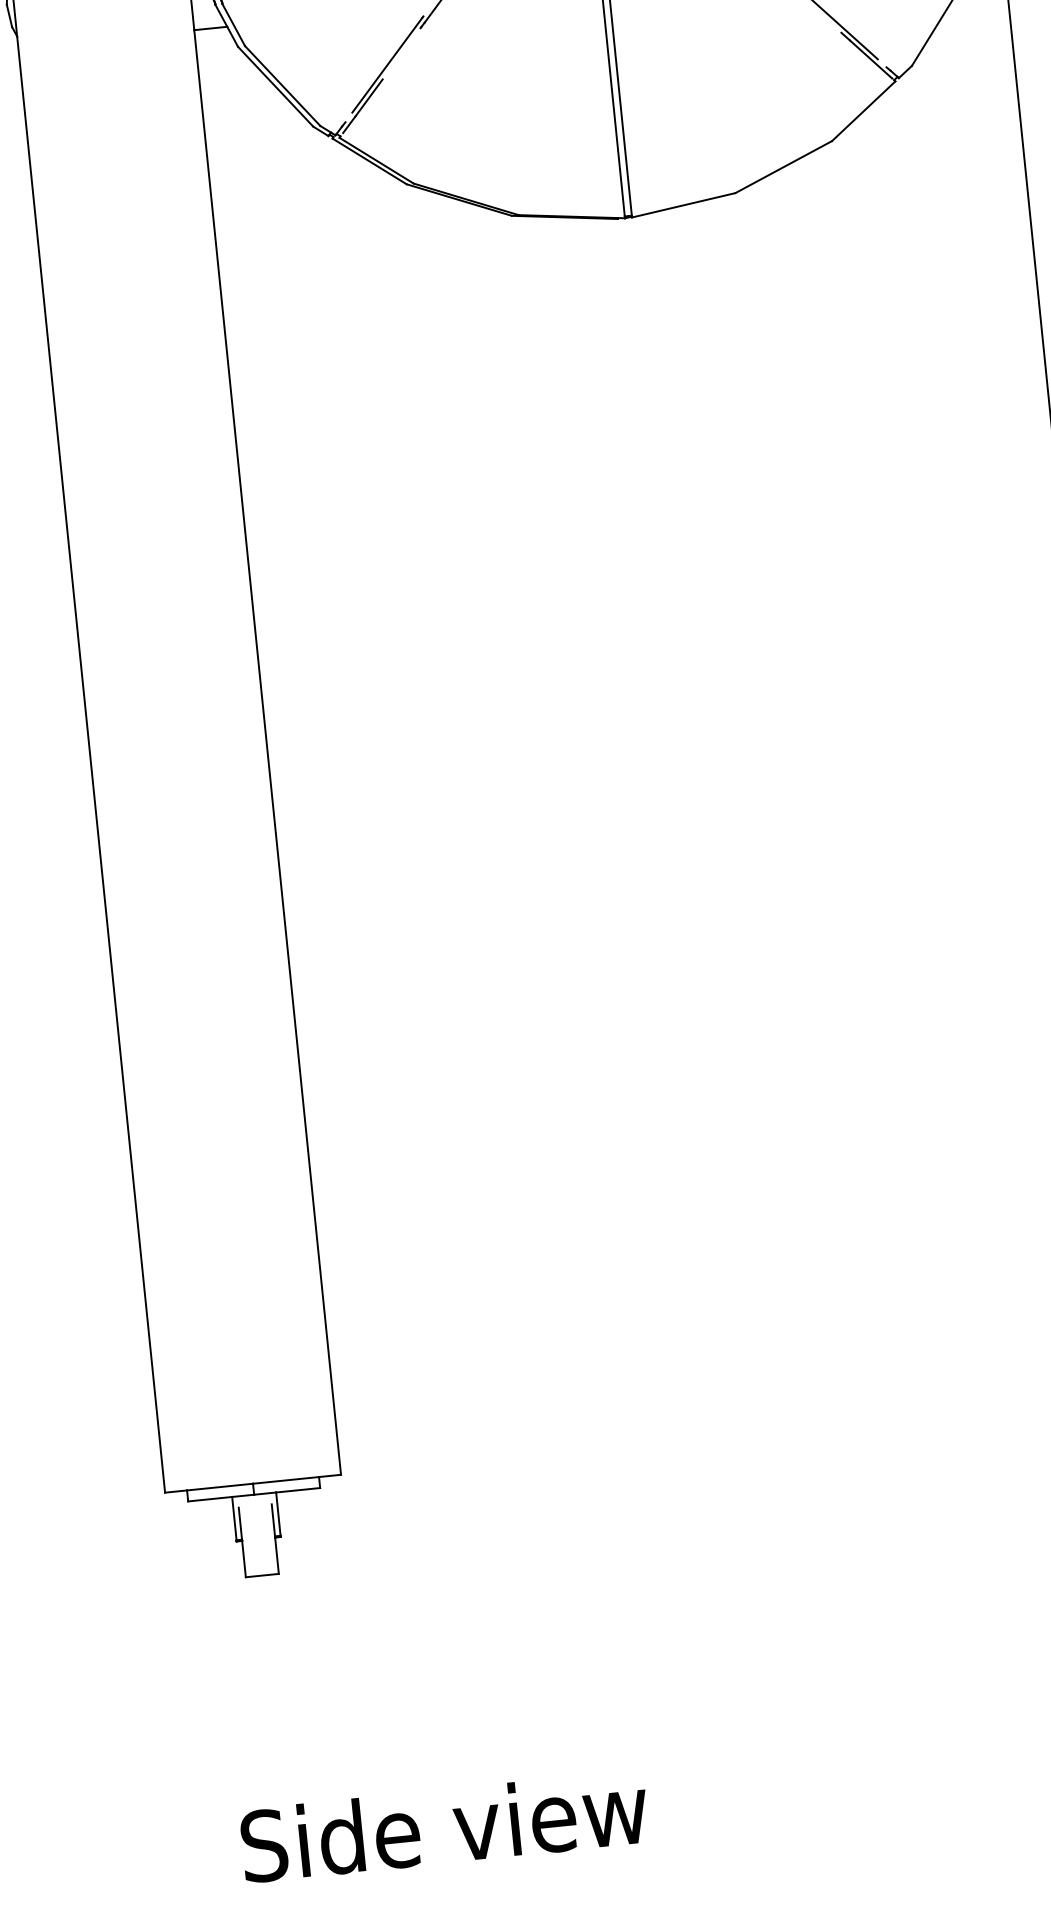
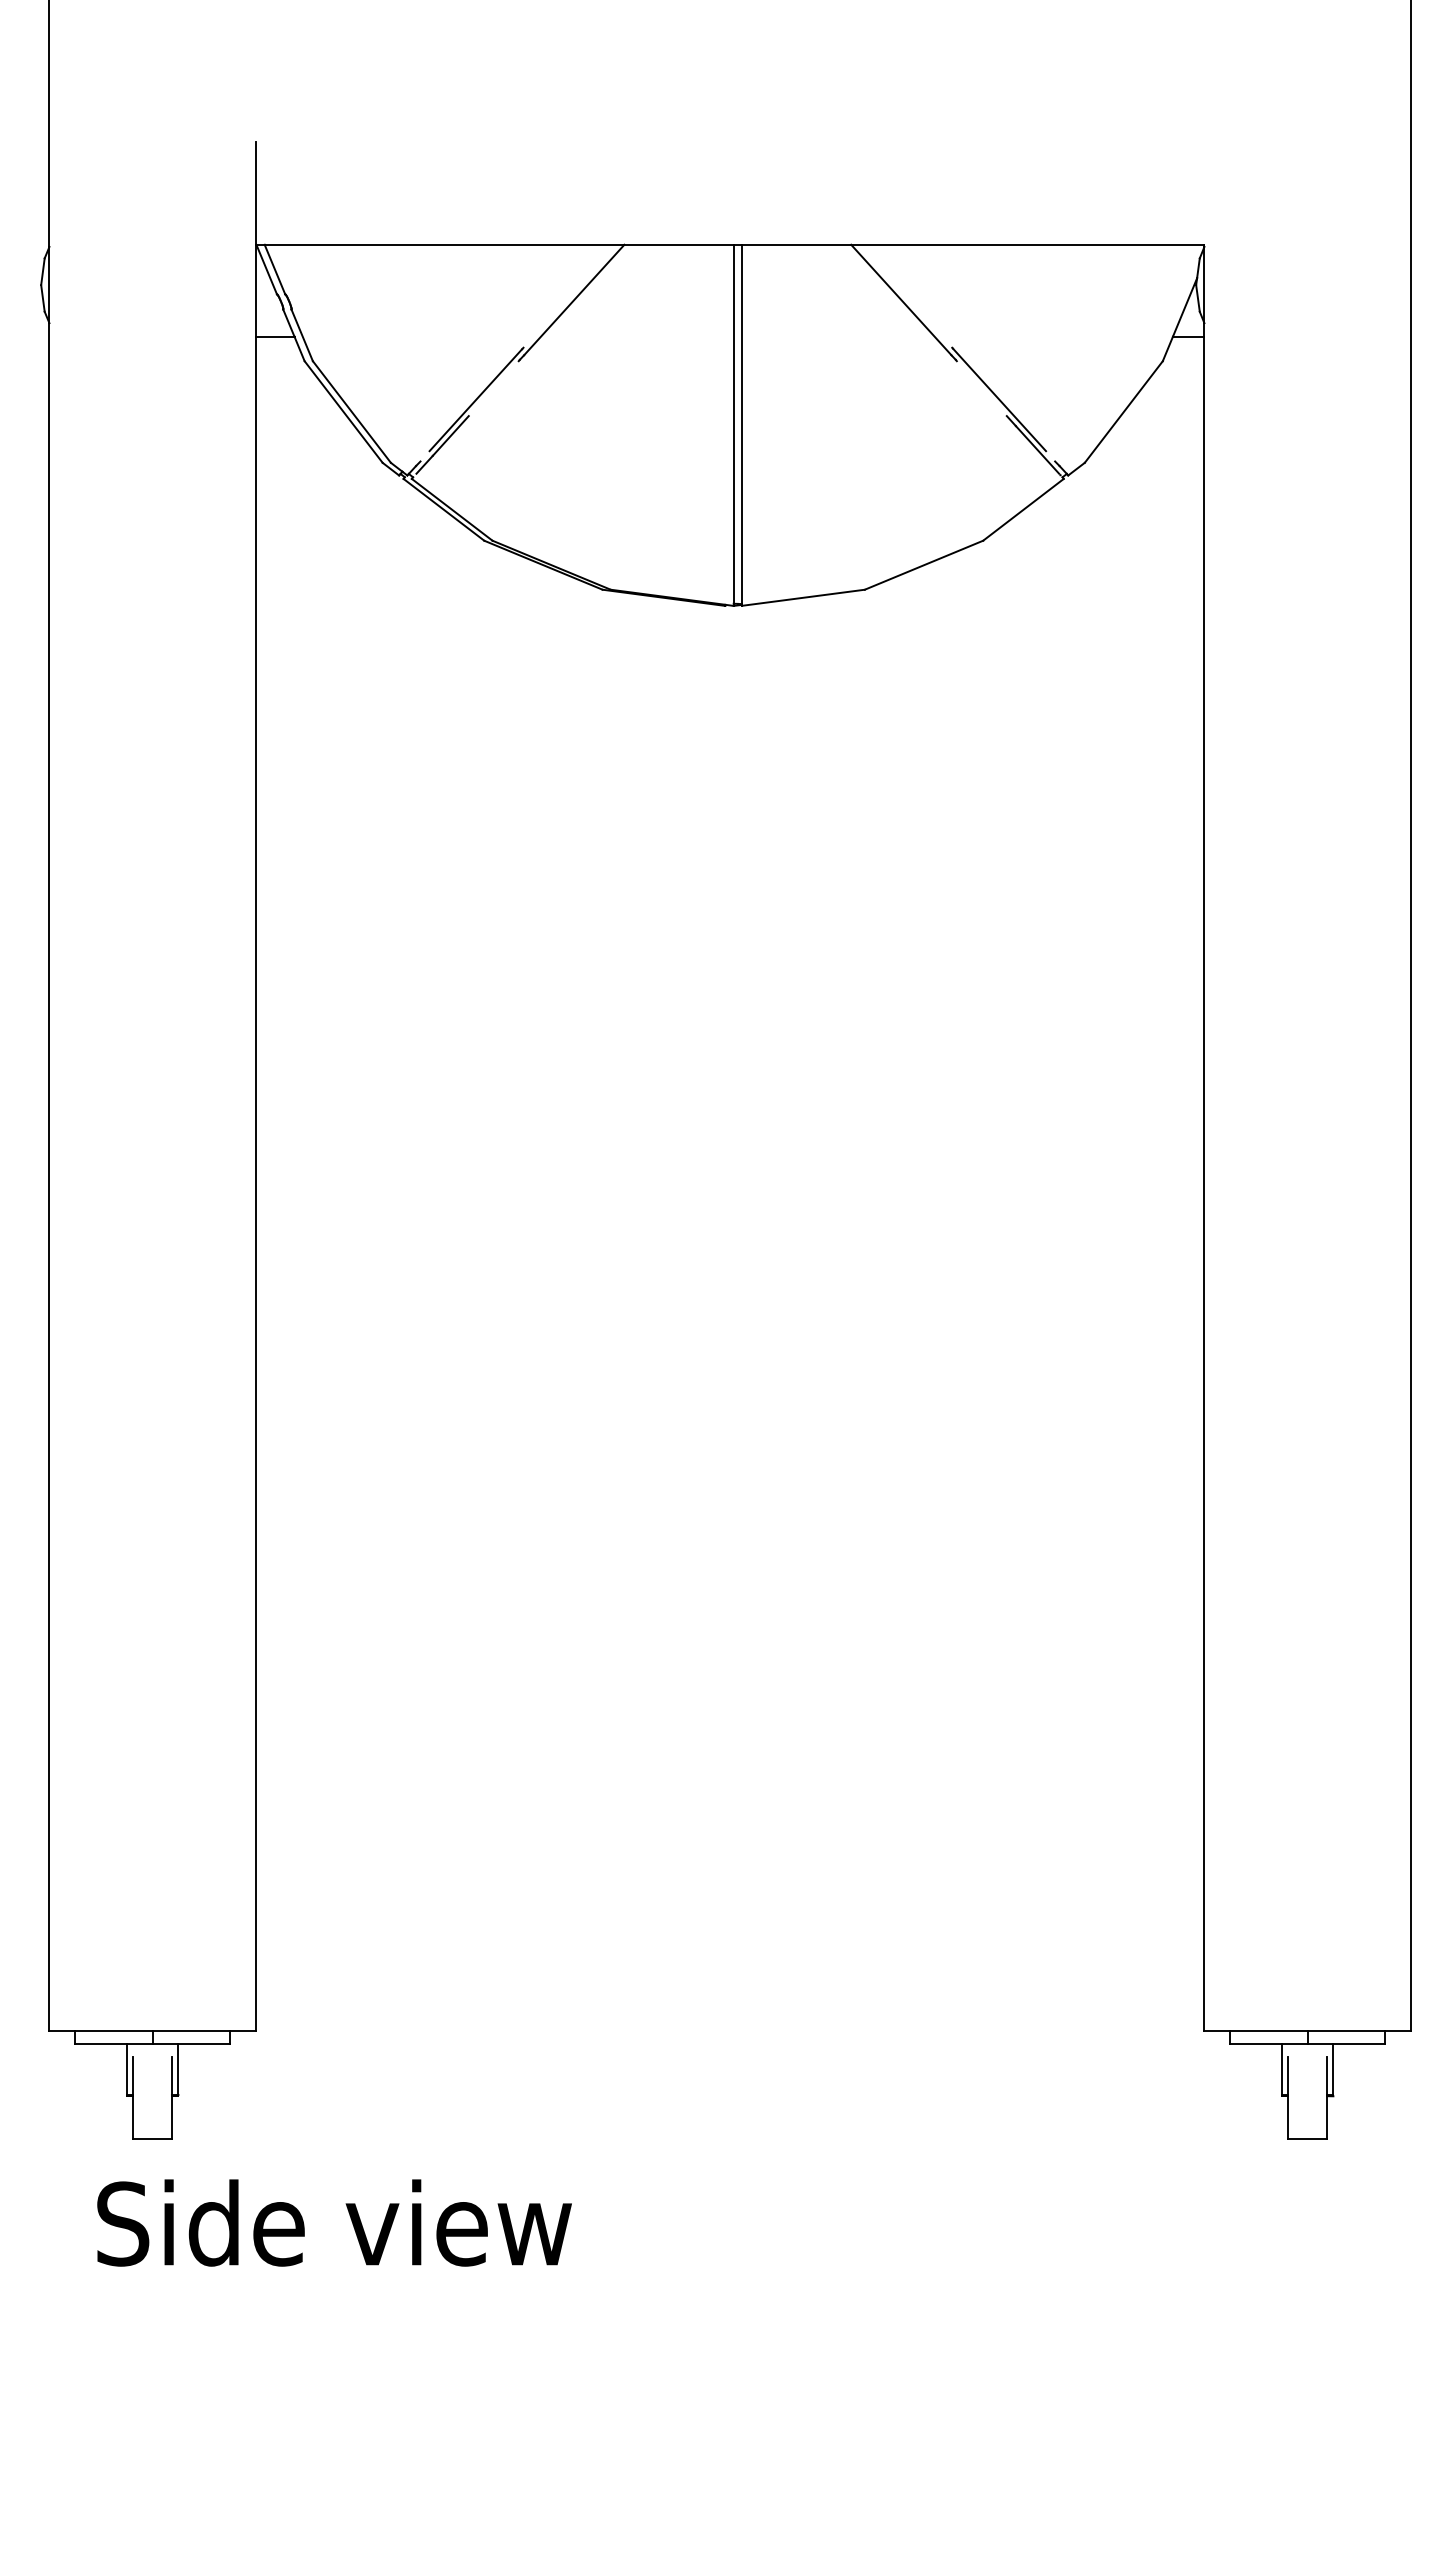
text: (444, 1826) -> (334, 2222), moved

